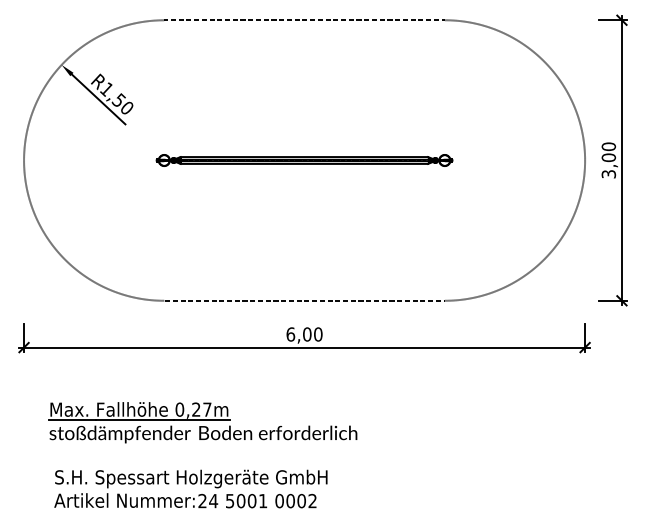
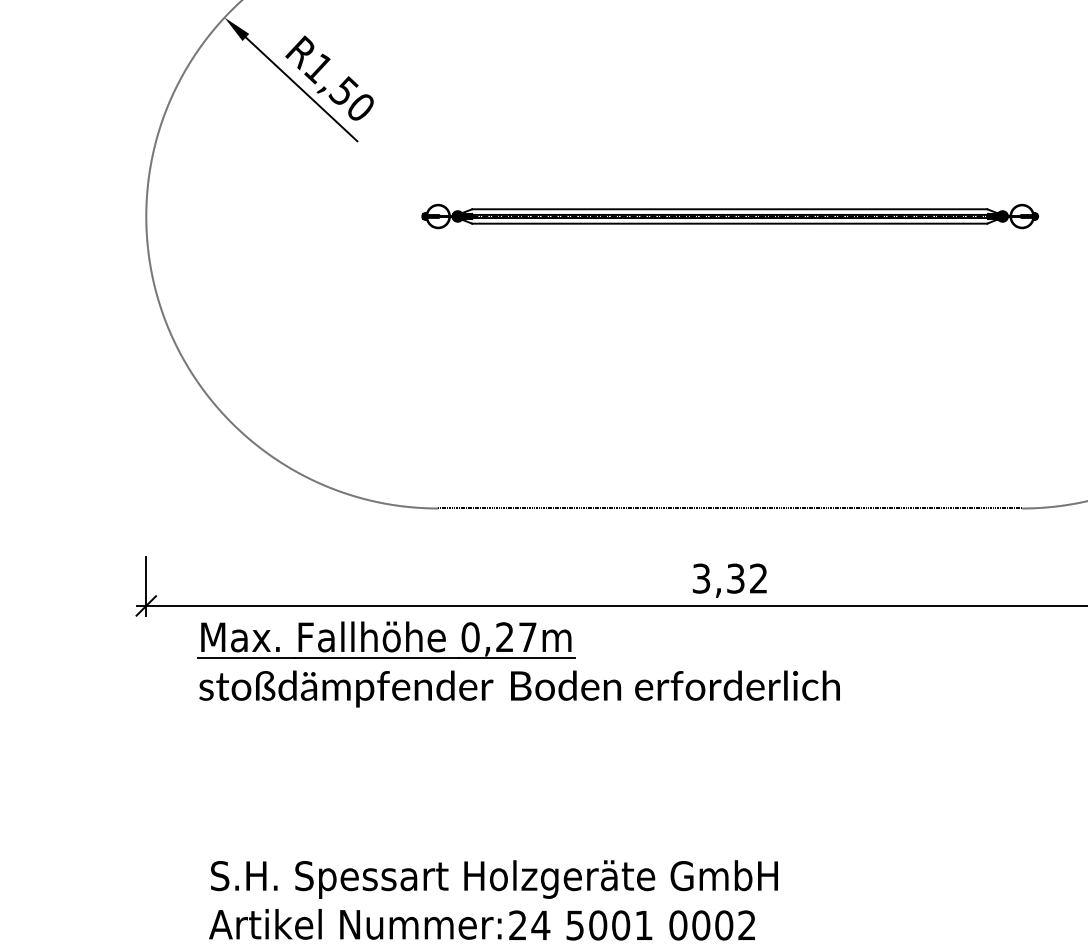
text: (304, 334) -> (730, 578), 6,00 -> 3,32
part: (202, 422) -> (517, 663), moved

